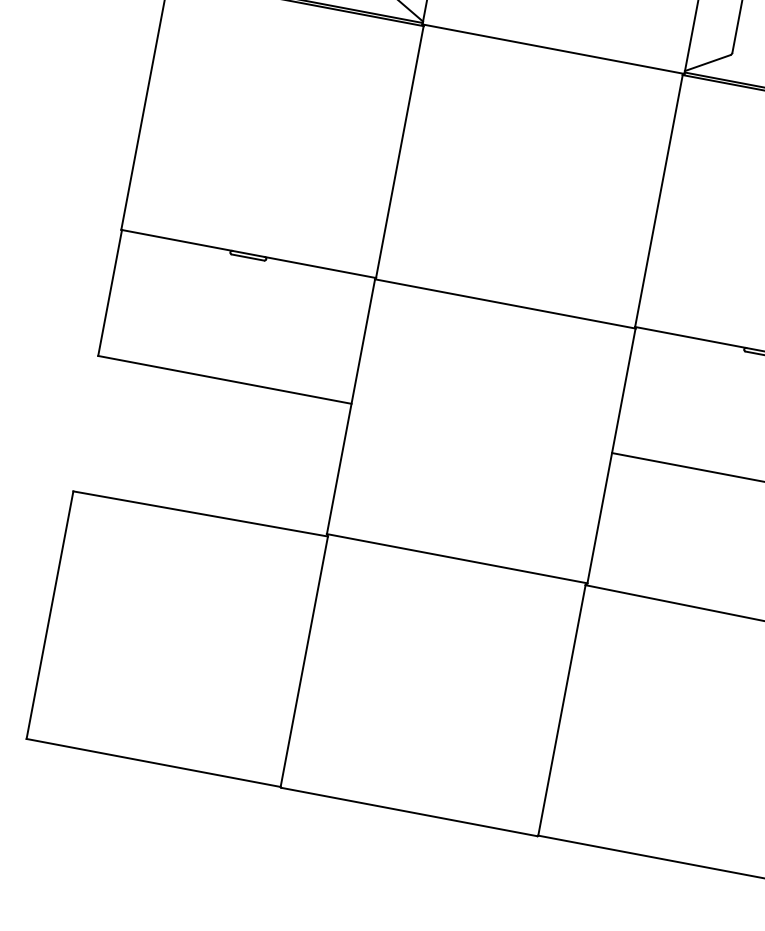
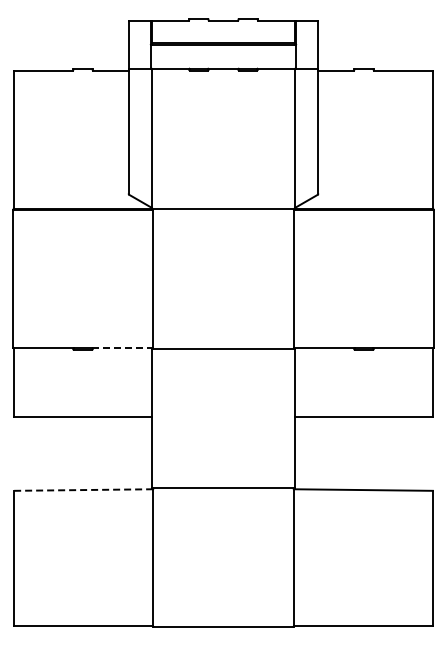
line: (321, 266) -> (122, 347), solid -> dashed
line: (202, 515) -> (84, 490), solid -> dashed

